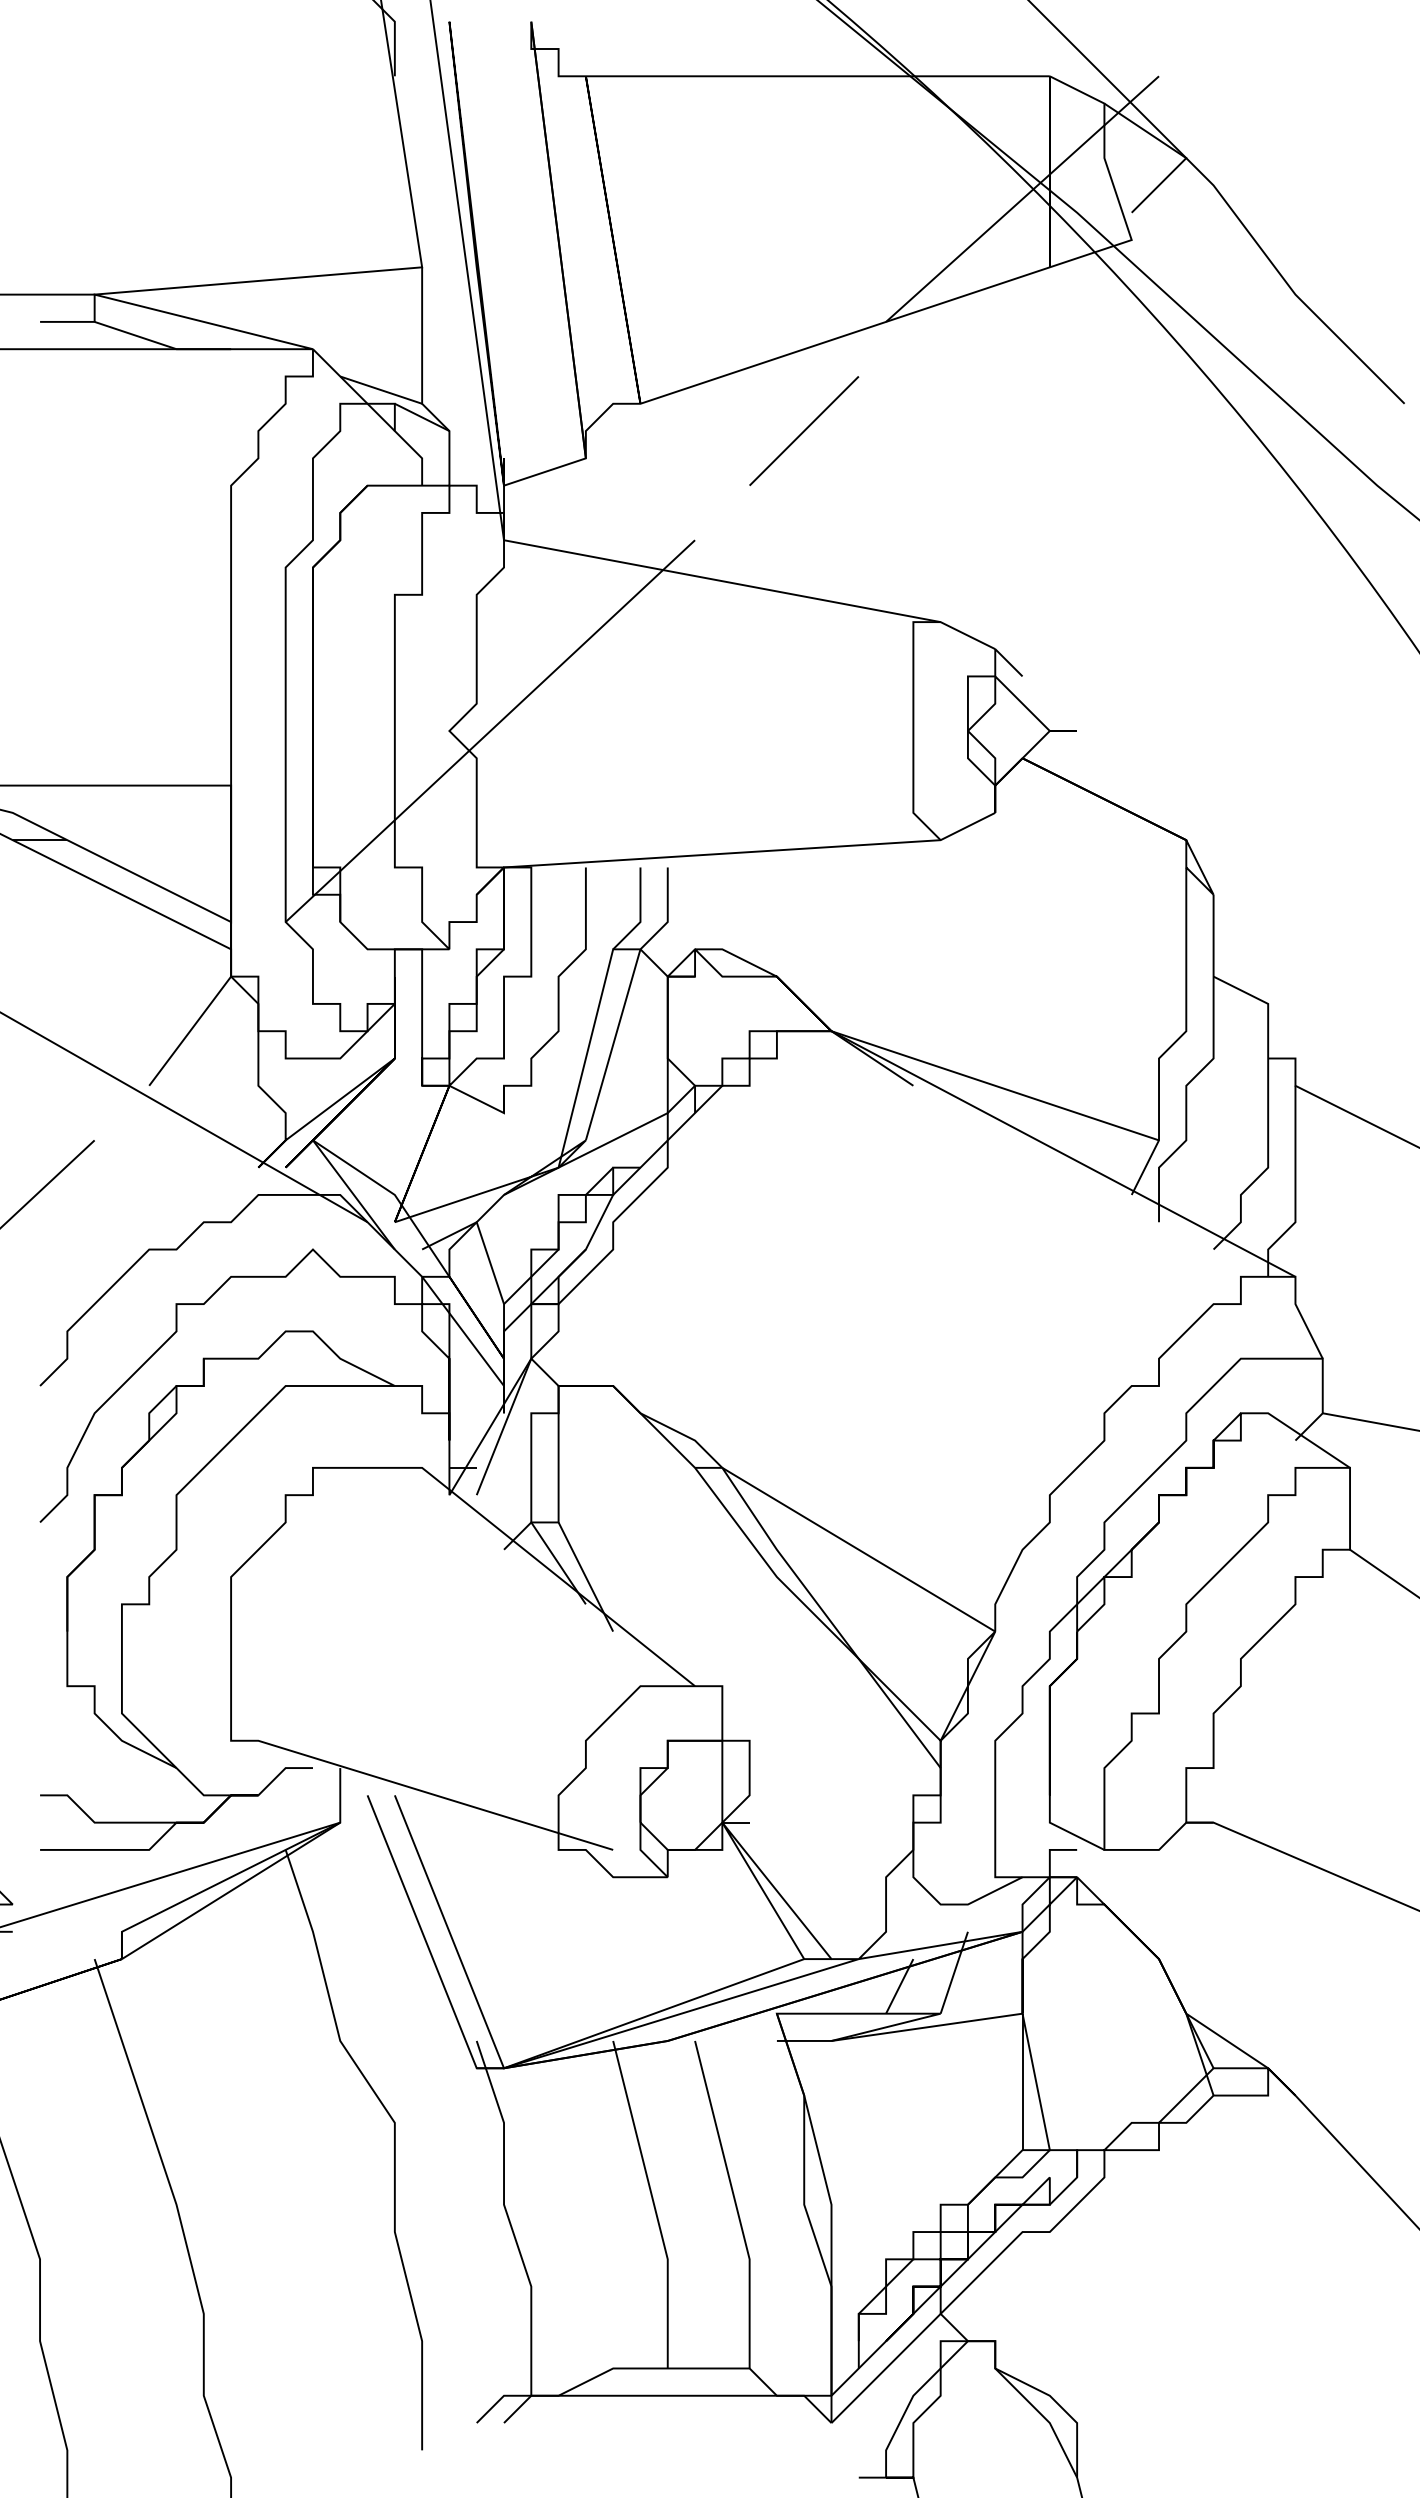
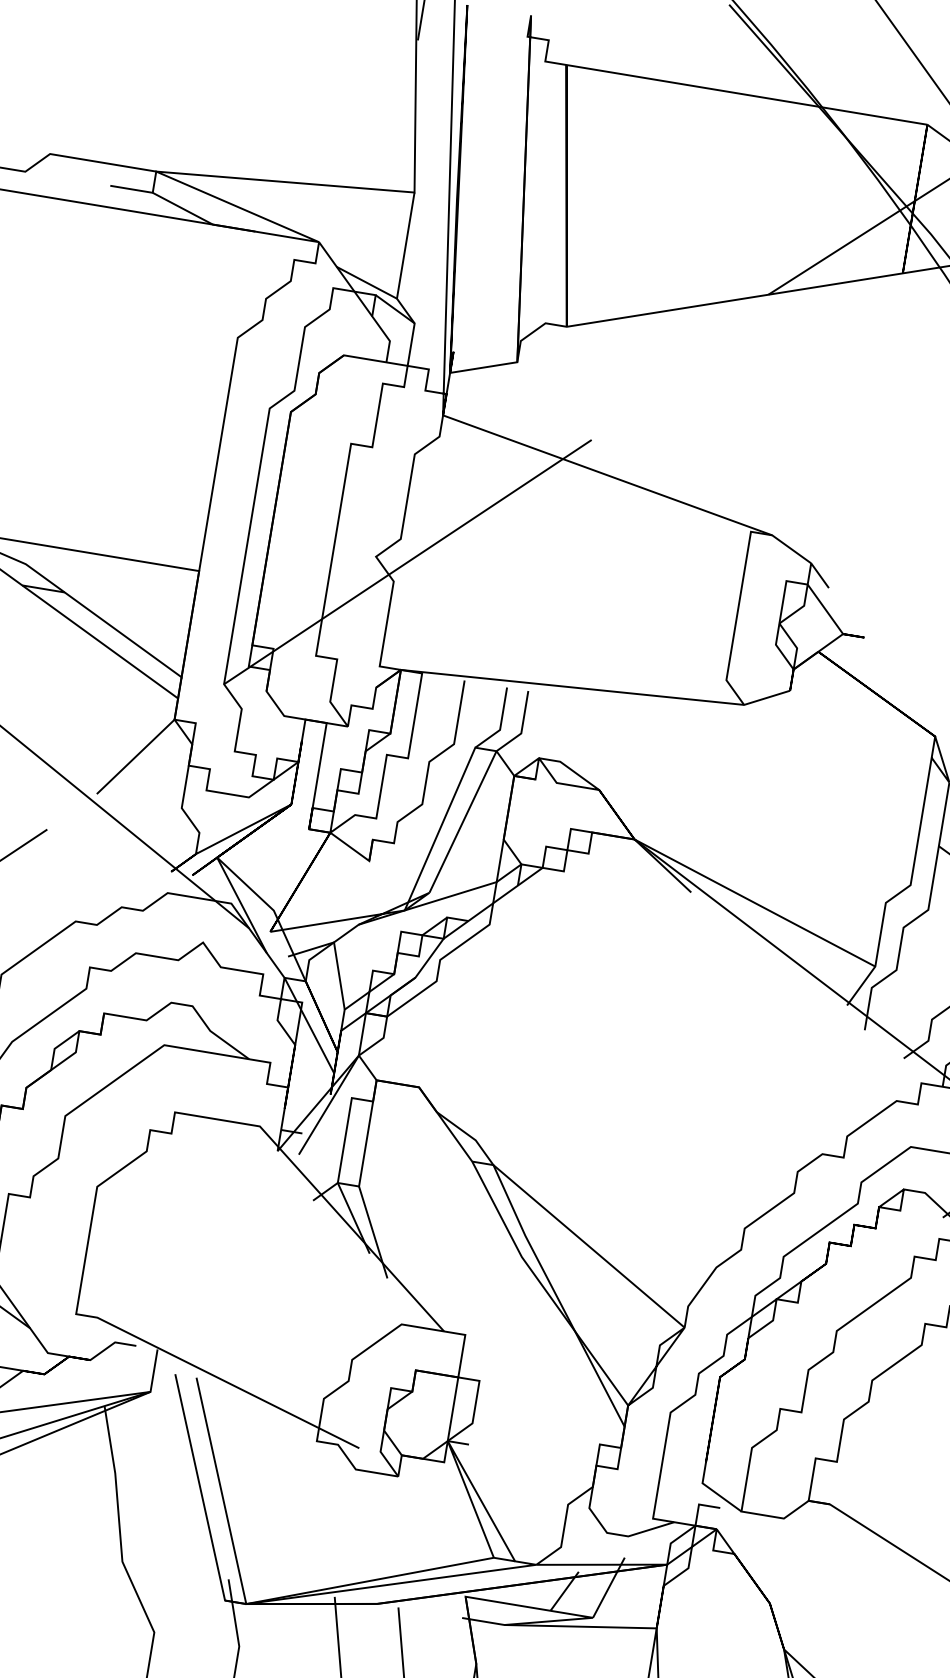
line: (804, 430) -> (690, 368), removed

